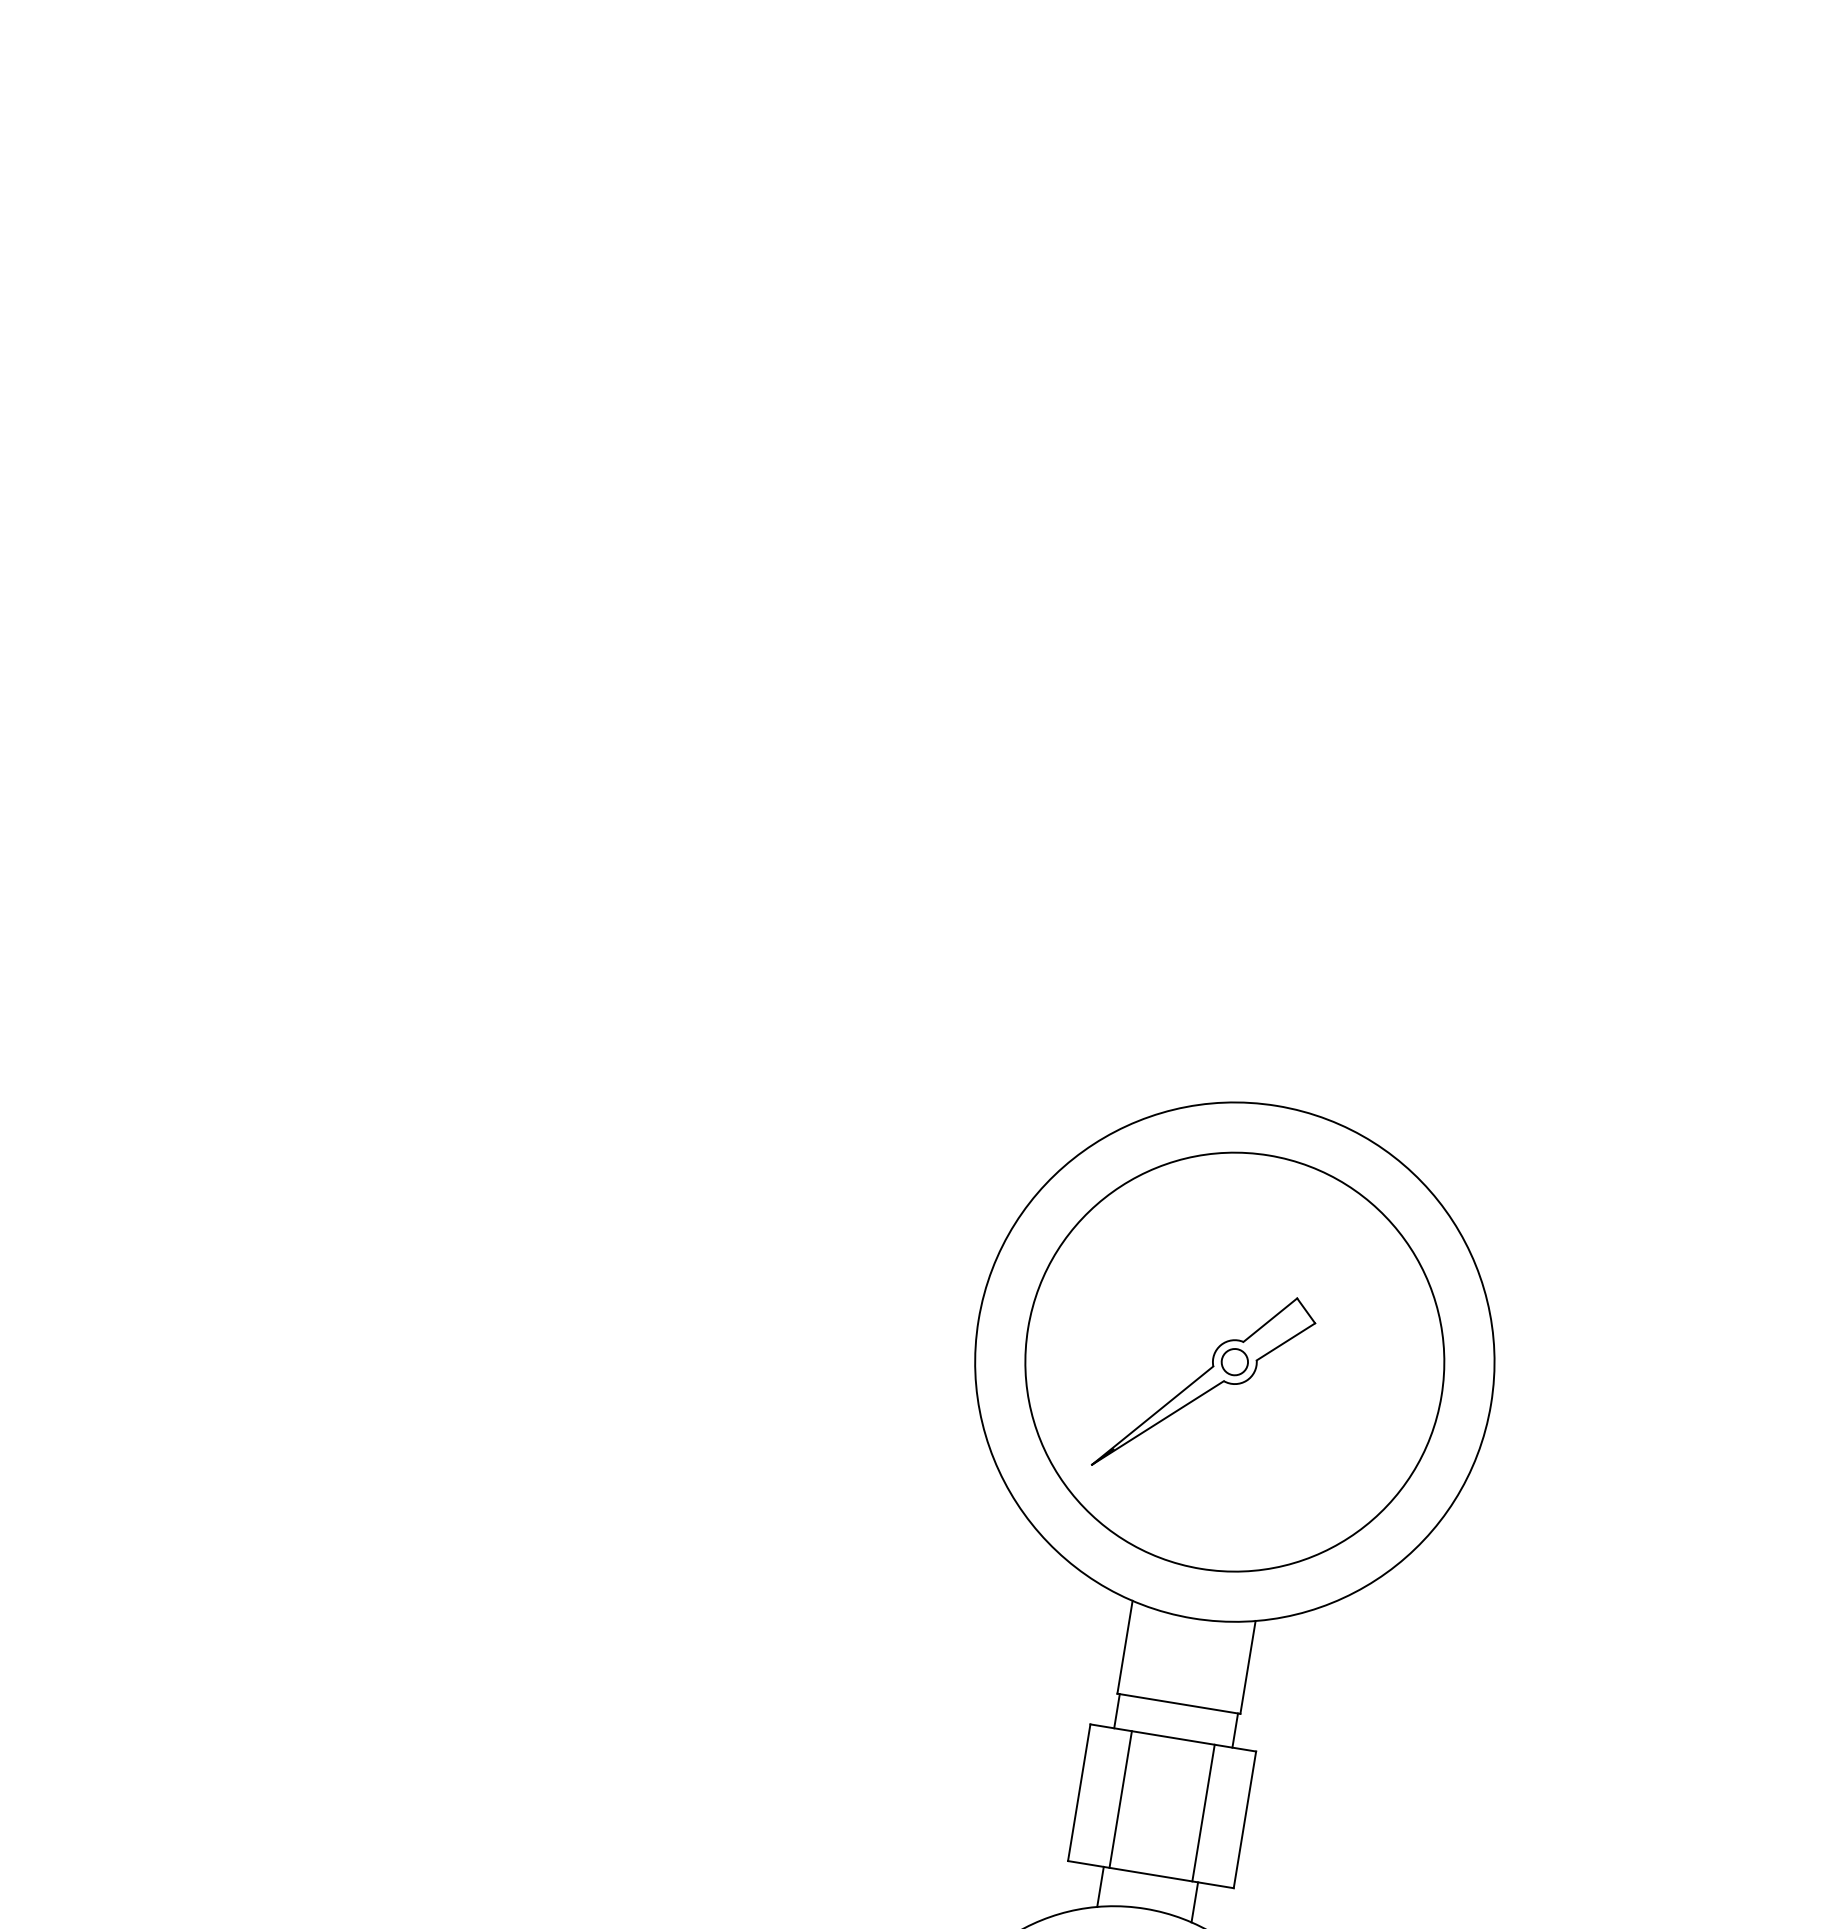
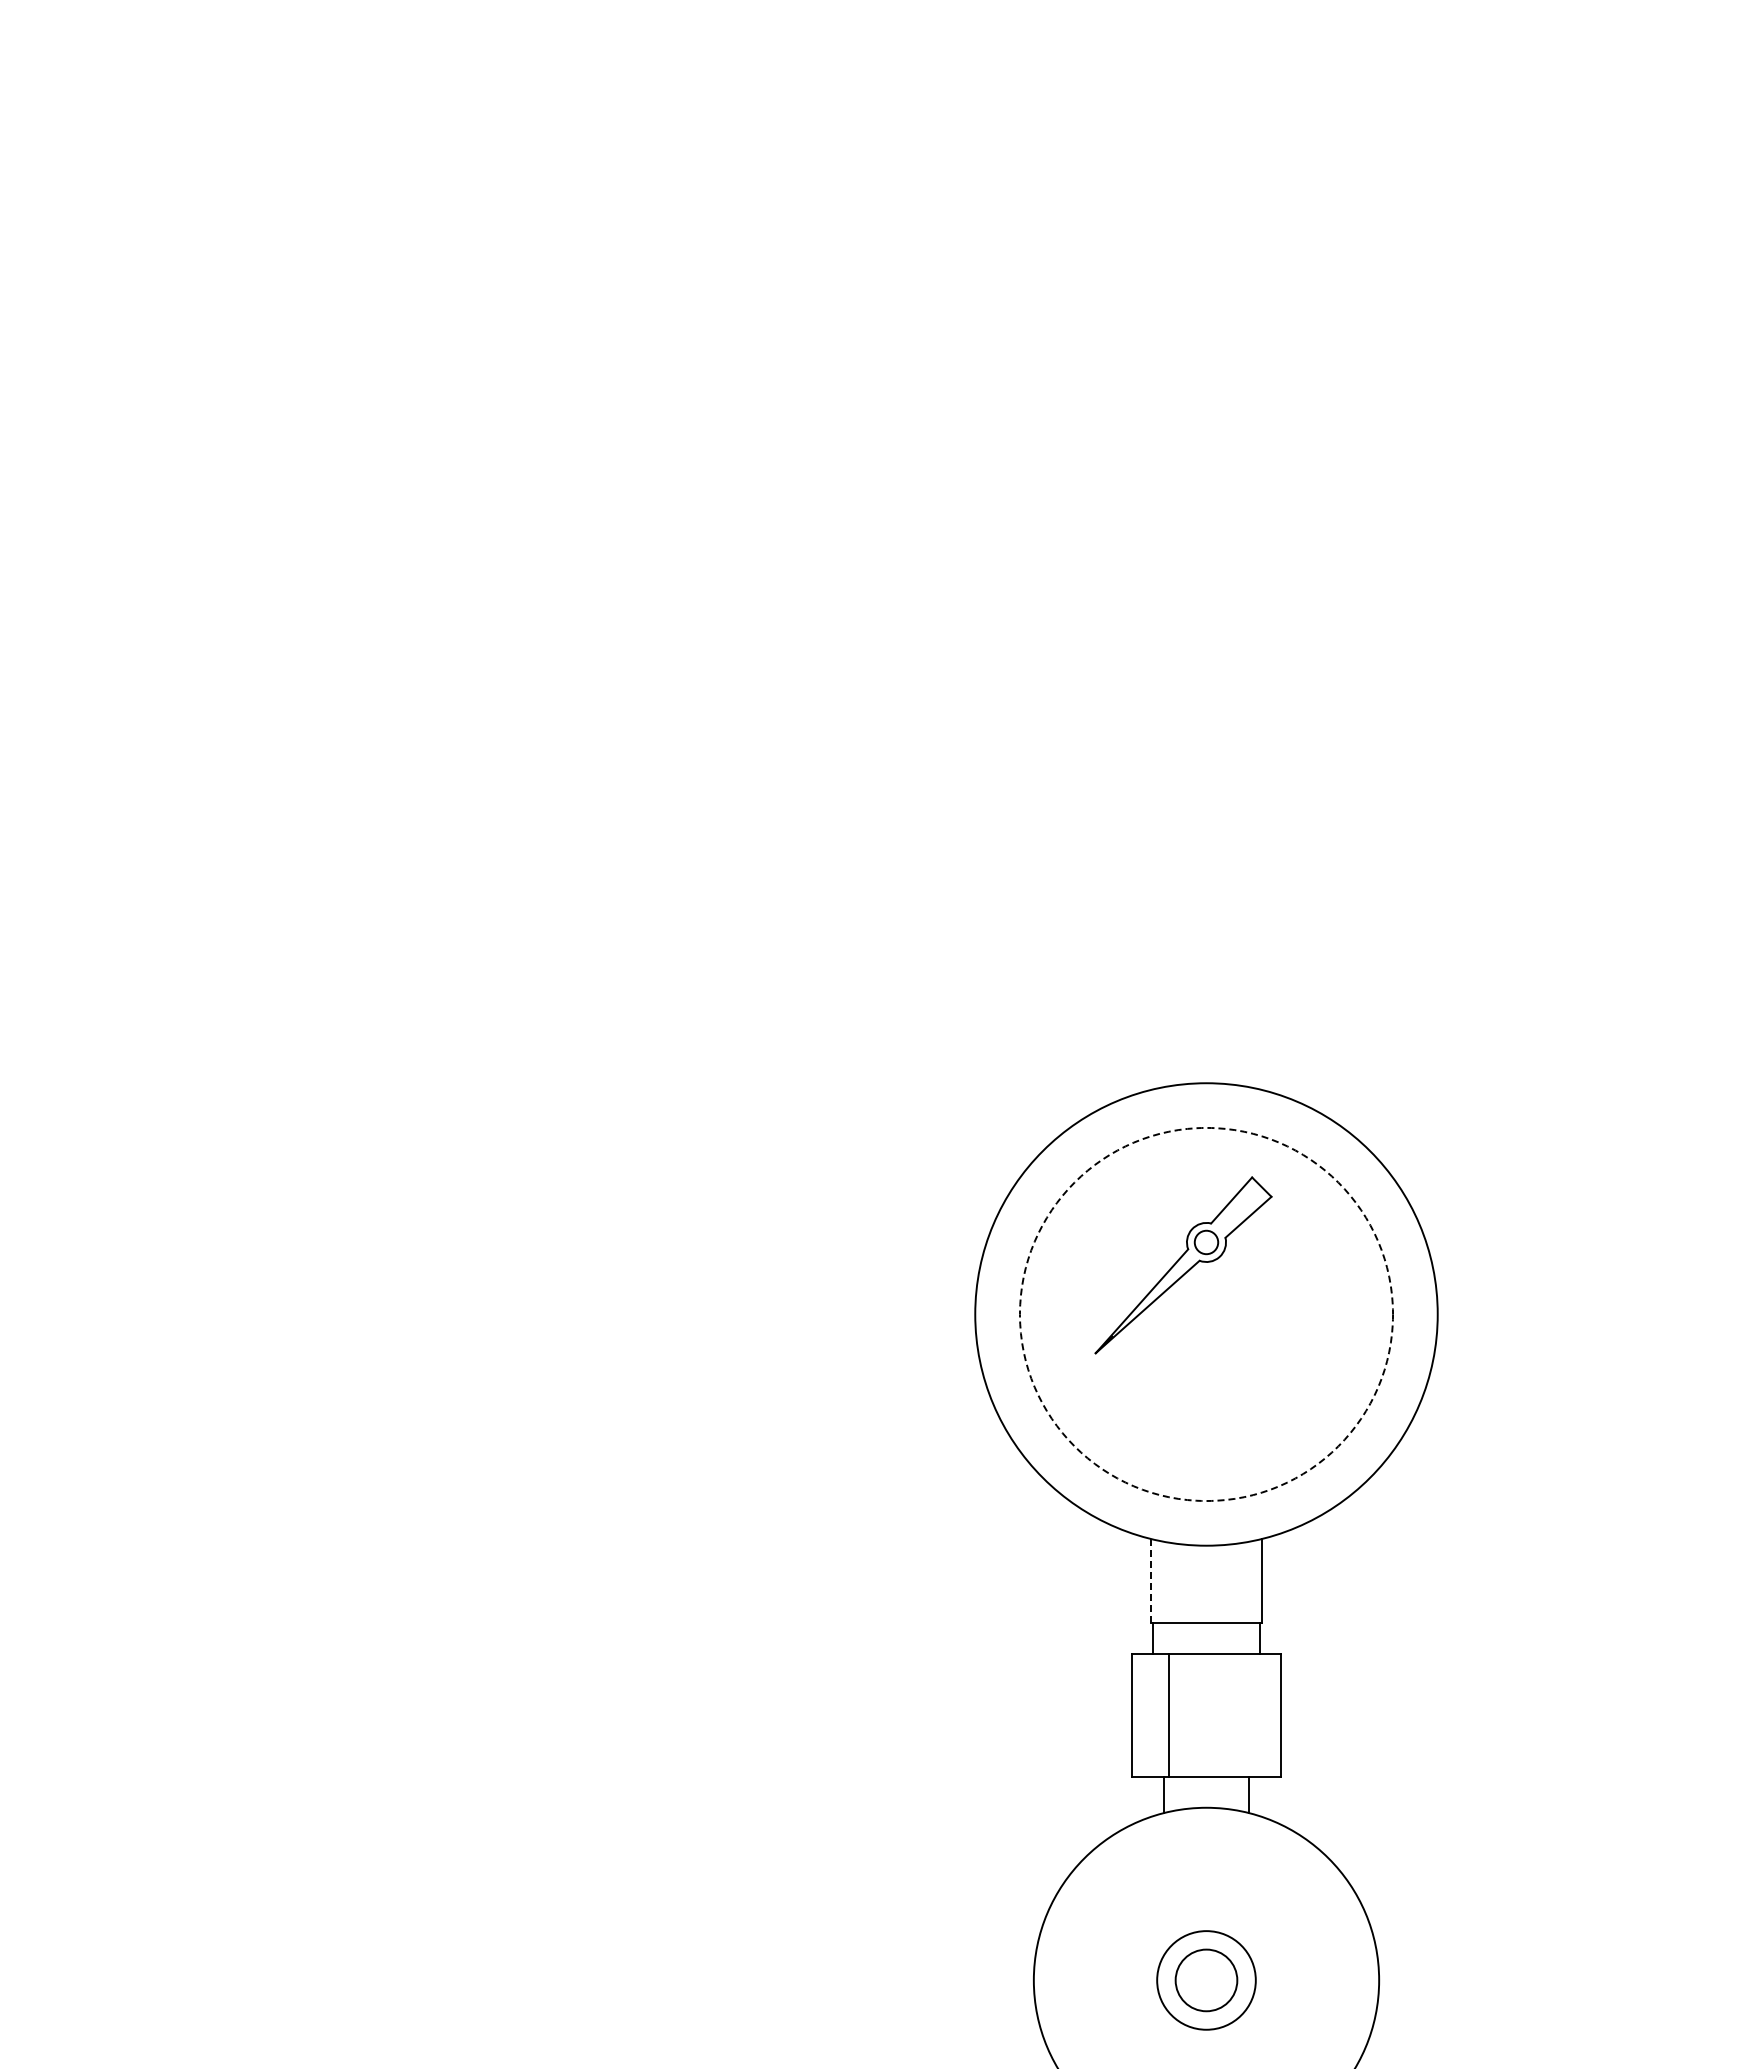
circle: (1234, 1362) -> (1206, 1314), solid -> dashed
part: (1205, 1383) -> (1183, 1265), moved
line: (1125, 1646) -> (1151, 1580), solid -> dashed
line: (1203, 1812) -> (1243, 1714), removed

